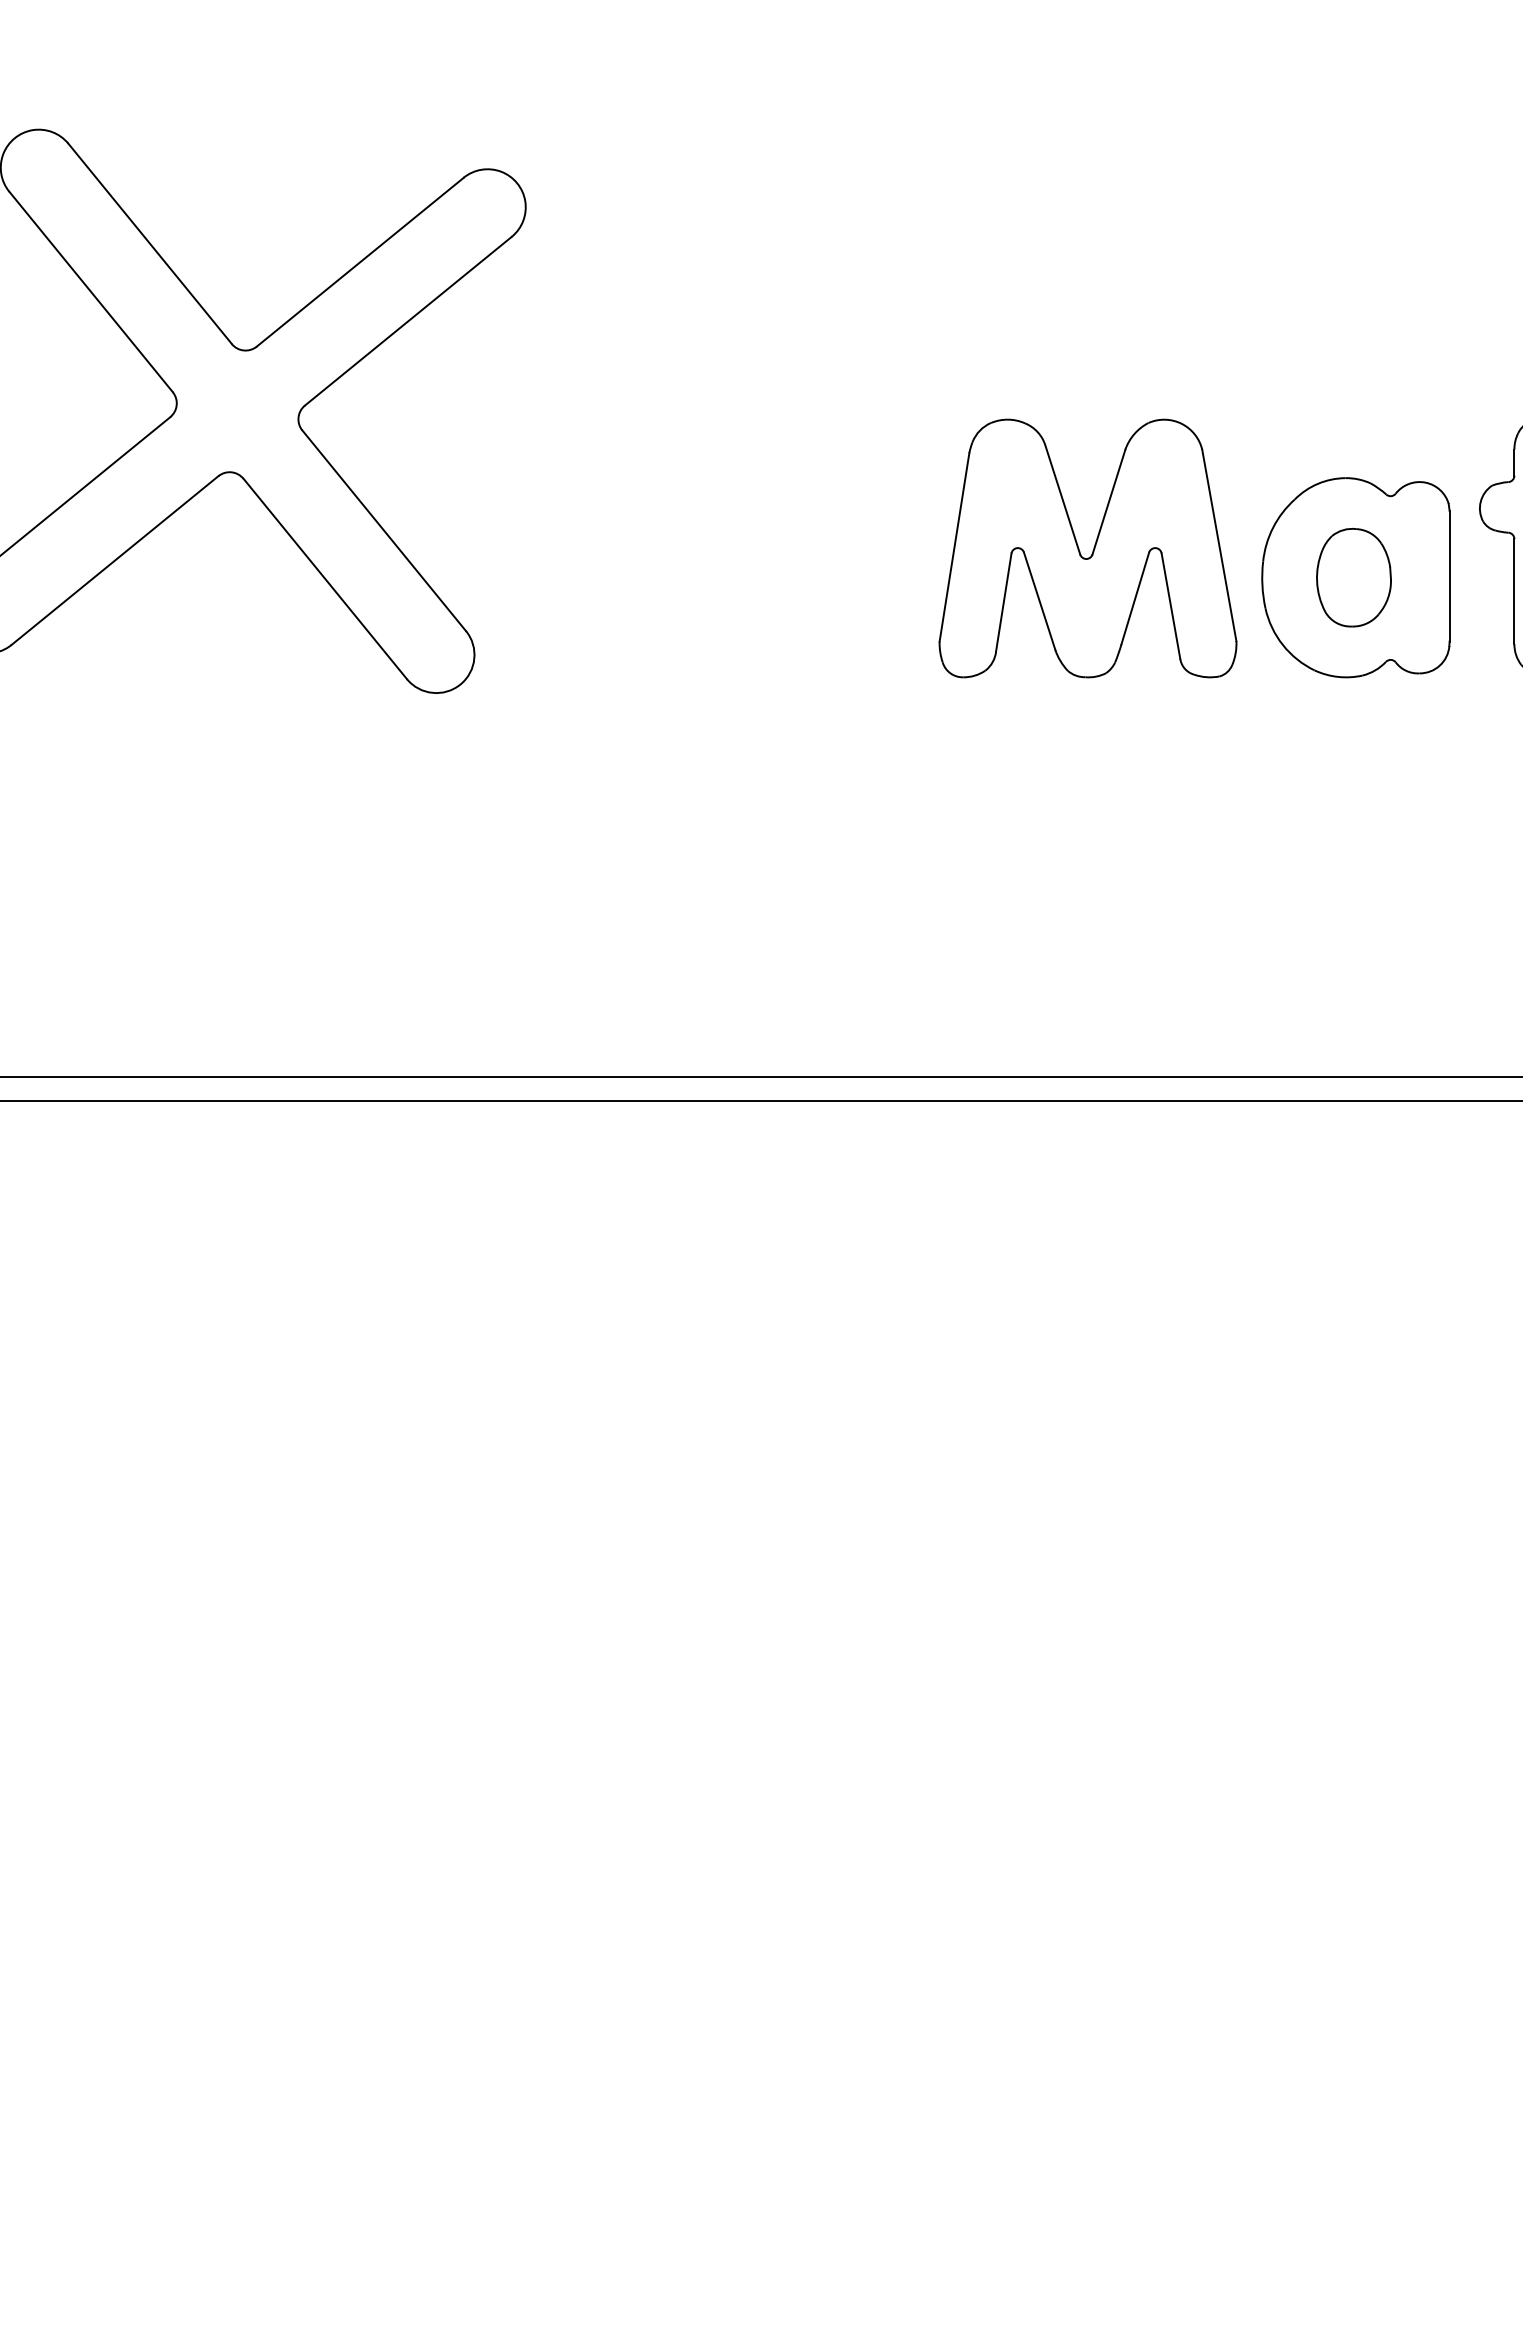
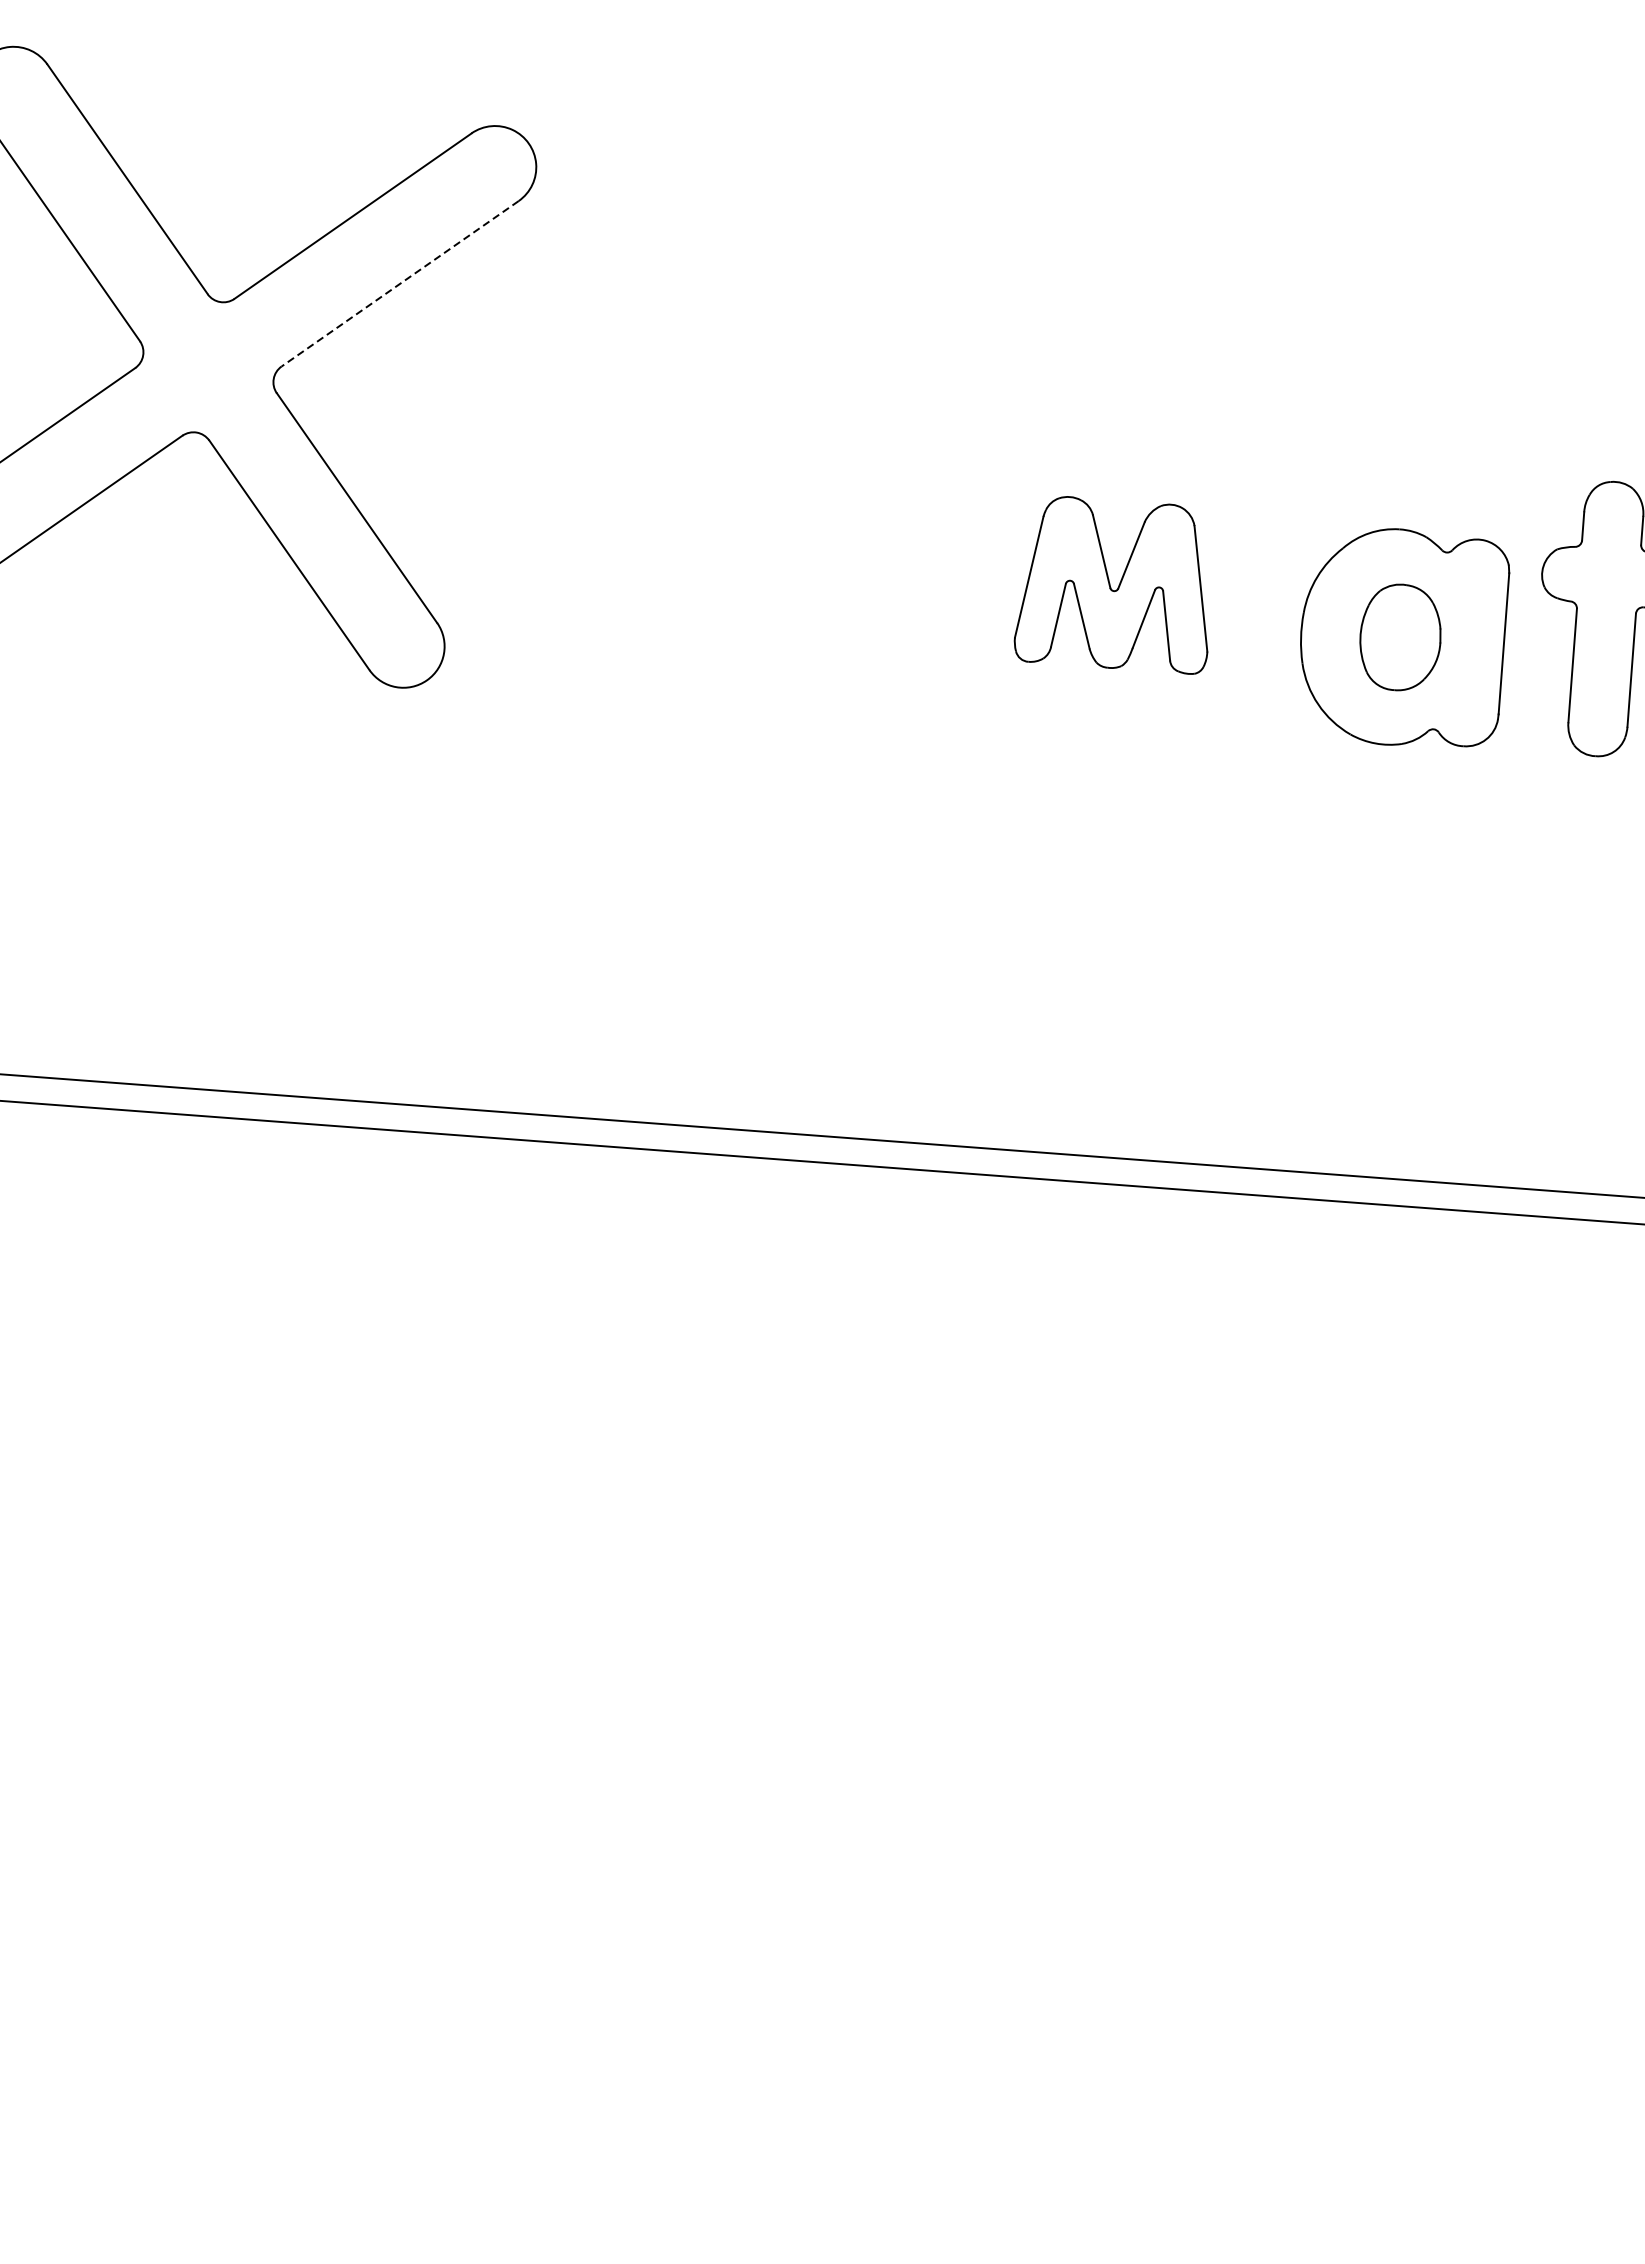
line: (408, 321) -> (400, 284), solid -> dashed
part: (1087, 548) -> (1115, 584), size x0.6

